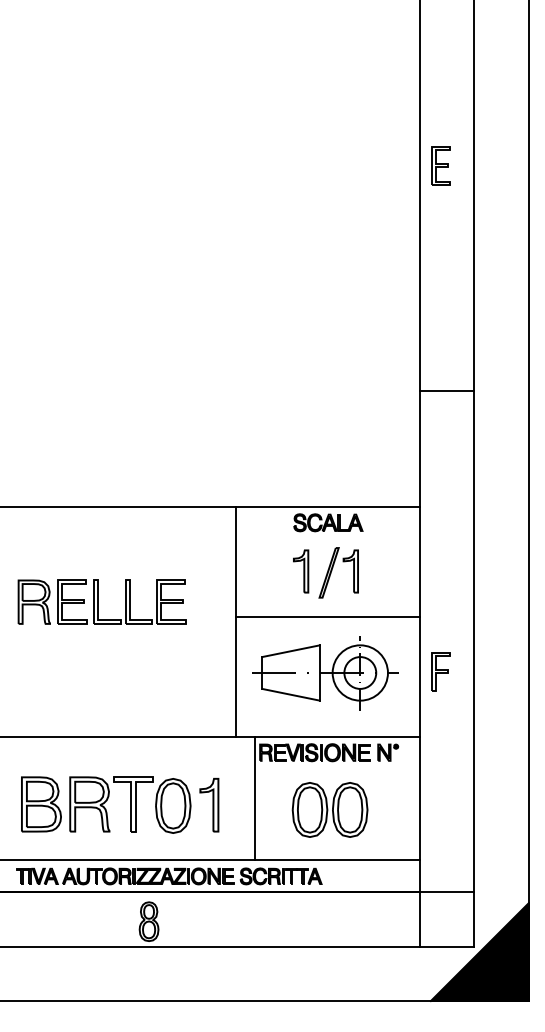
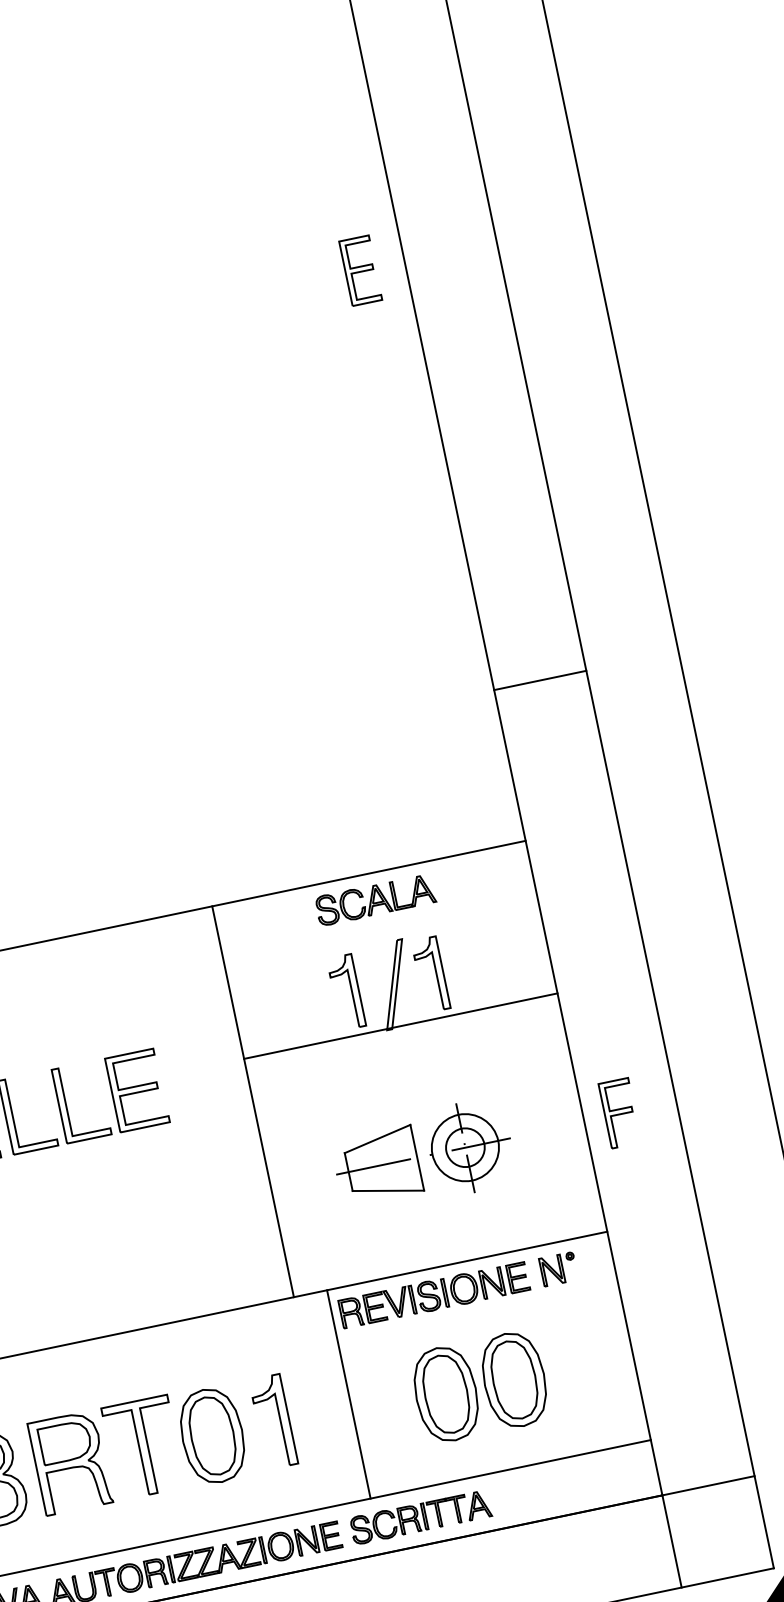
part: (440, 165) -> (359, 269), moved
line: (447, 391) -> (540, 680), moved
line: (327, 616) -> (400, 1025), moved
part: (325, 673) -> (424, 1156), size x0.7

